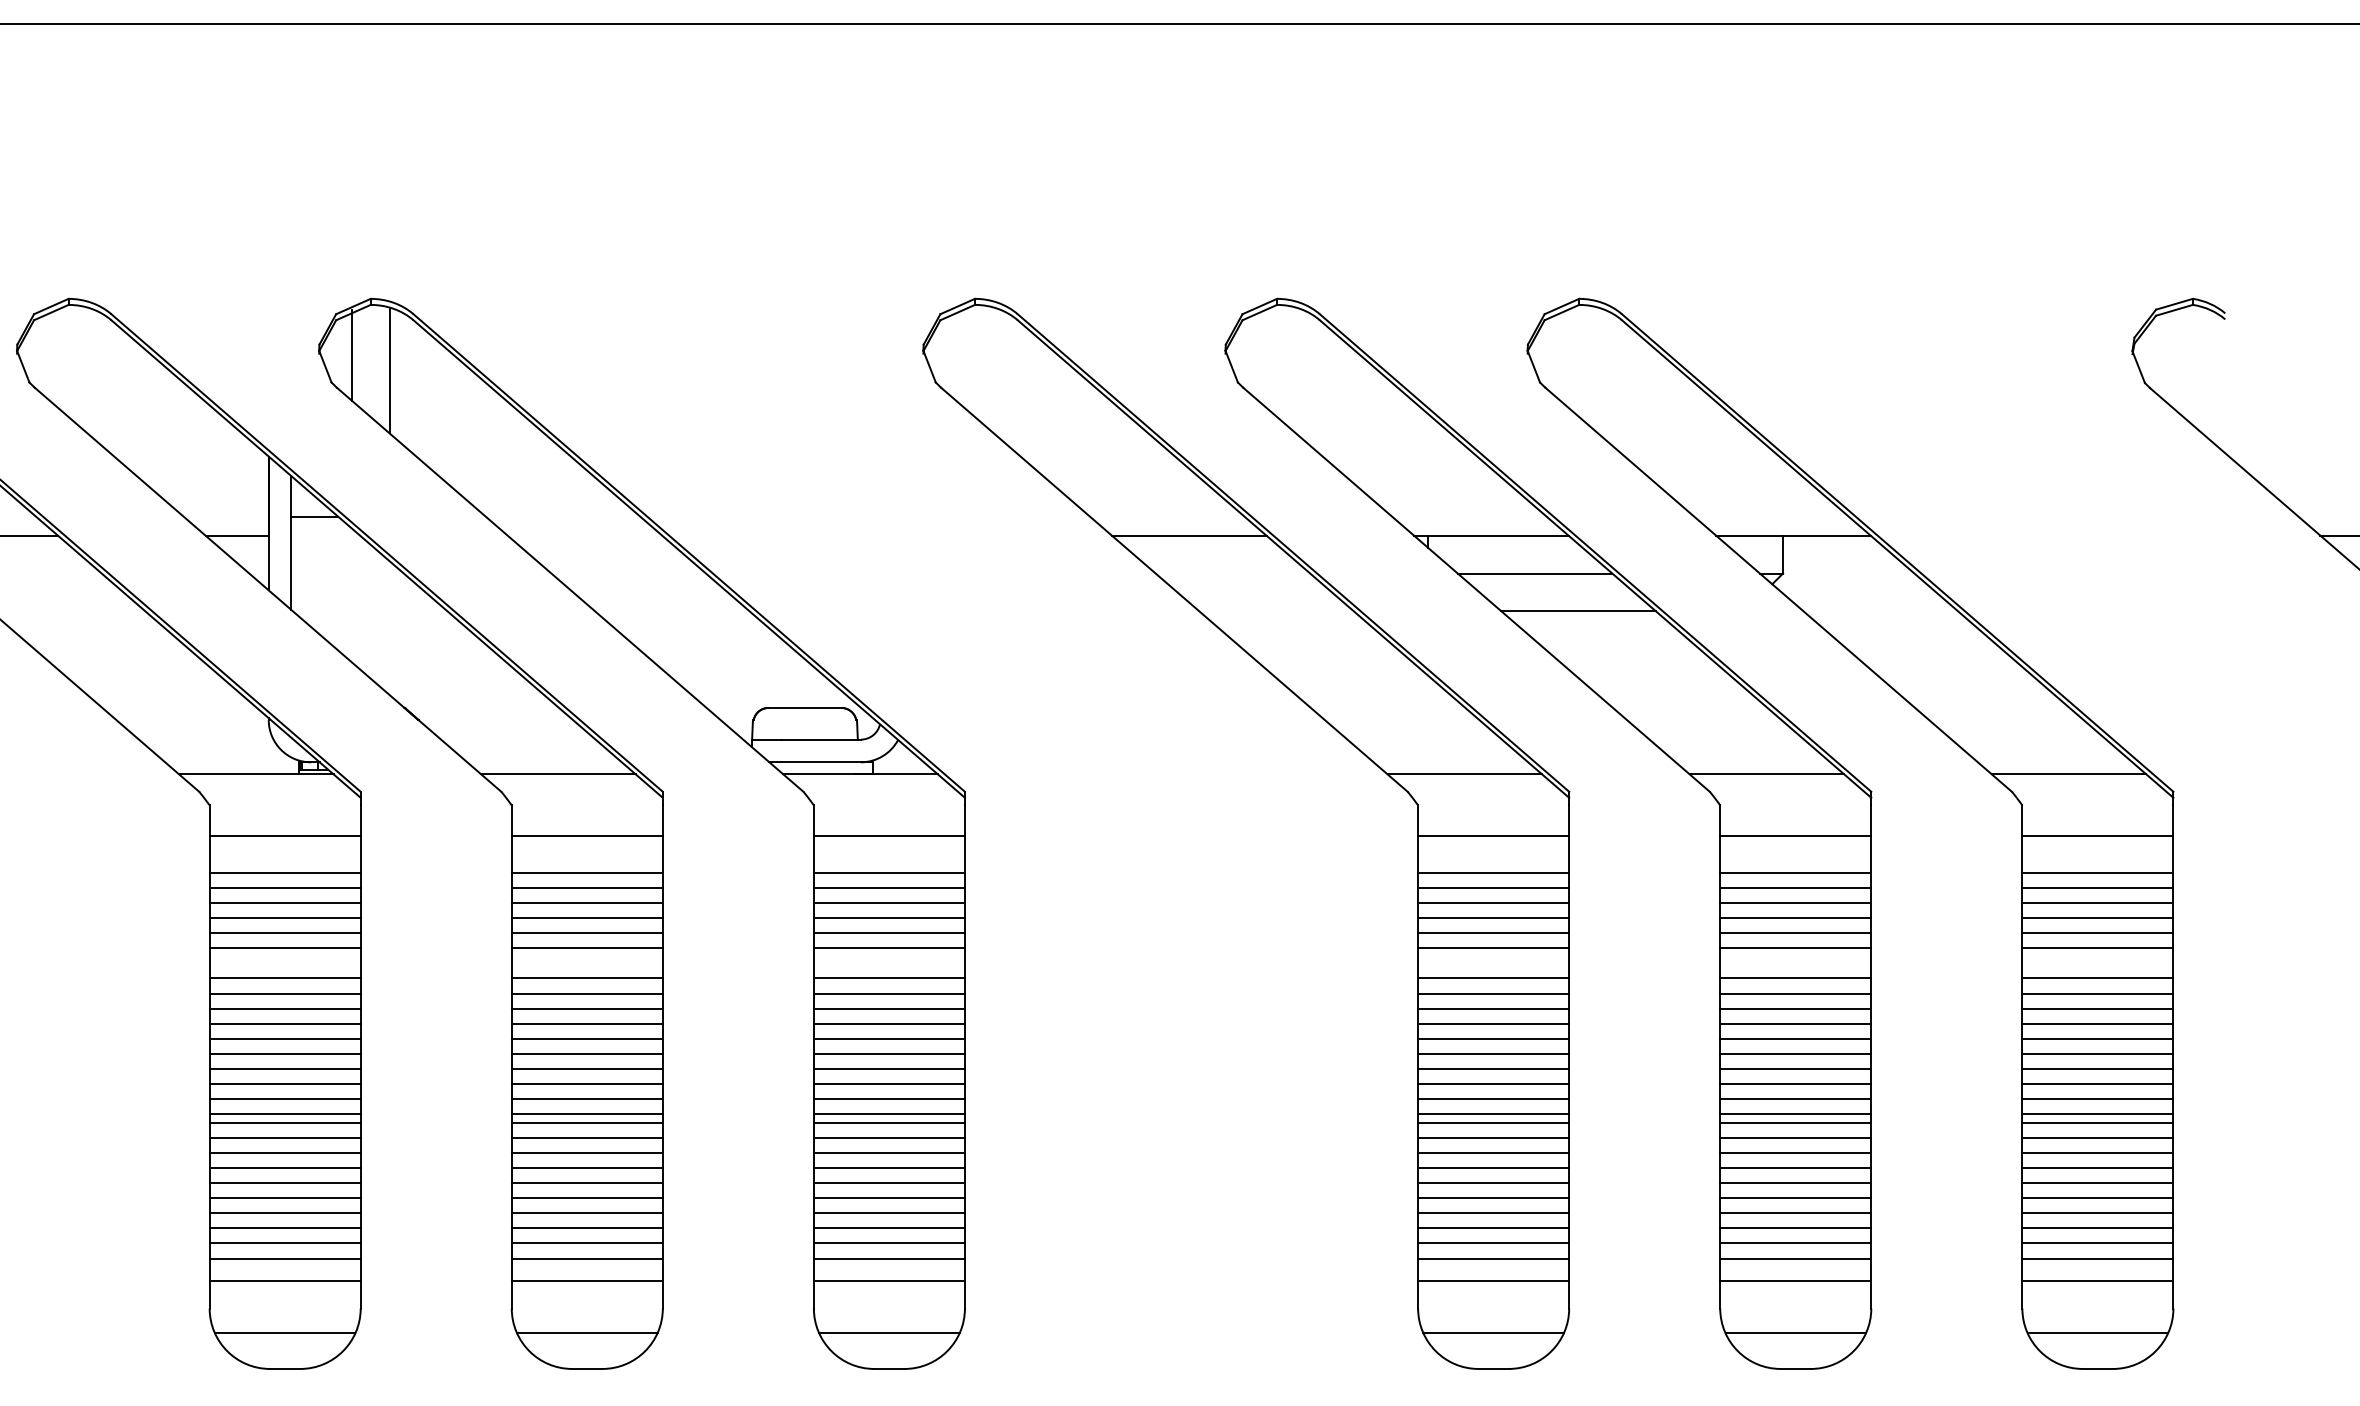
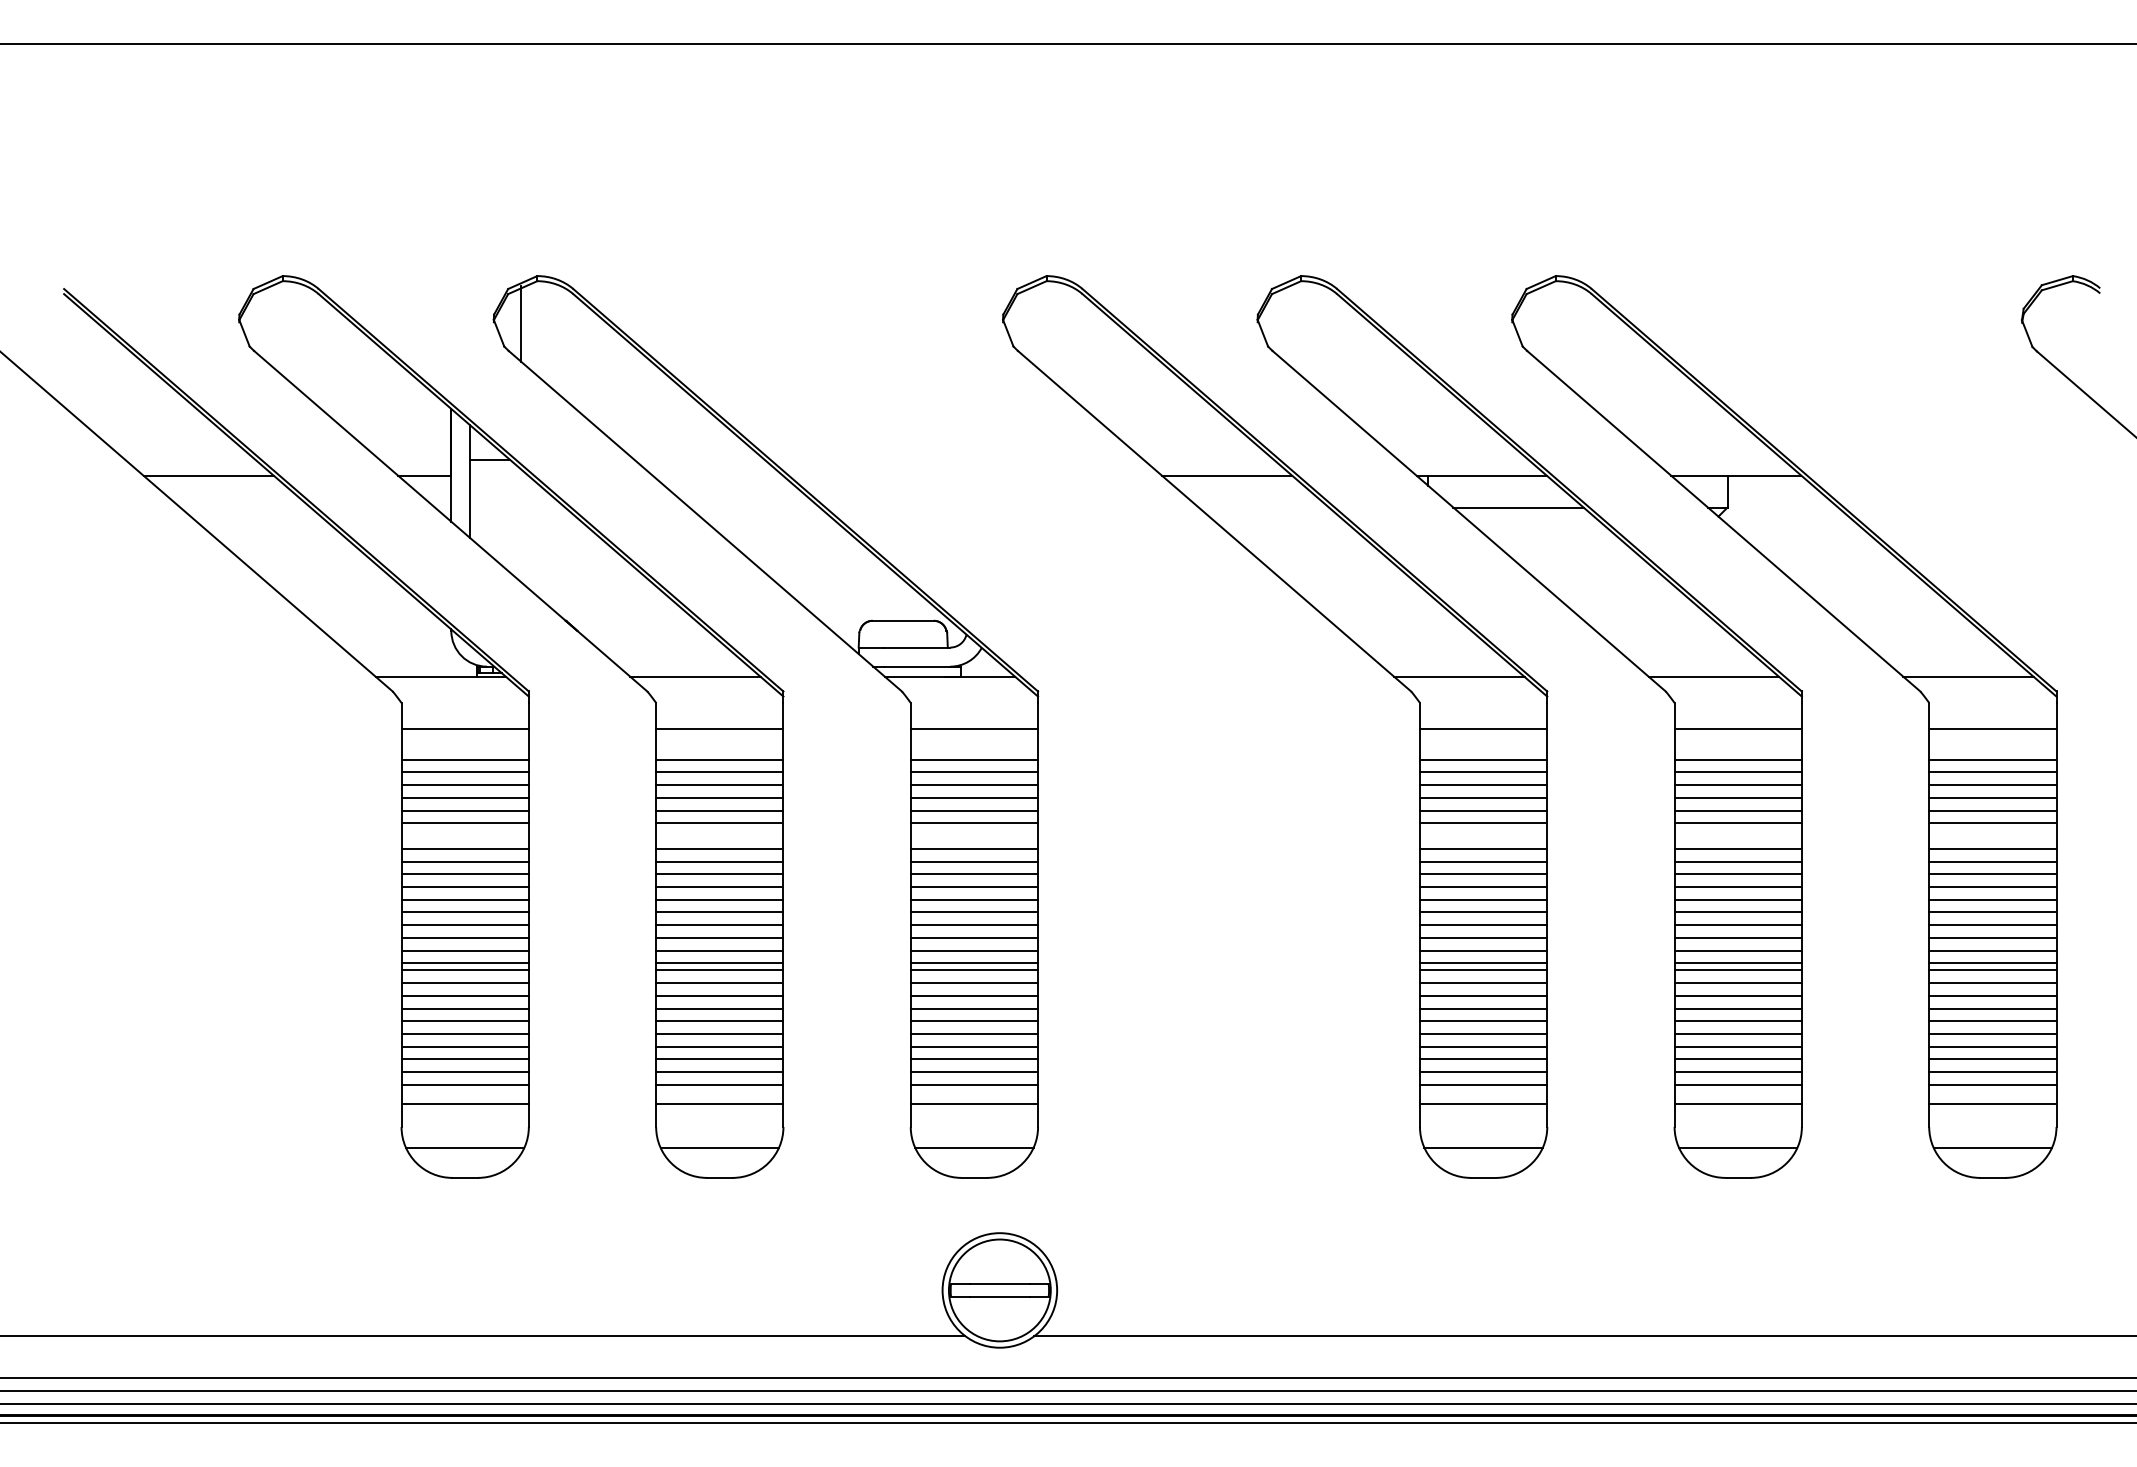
line: (389, 370) -> (553, 336), removed
line: (1578, 611) -> (1555, 539), removed

